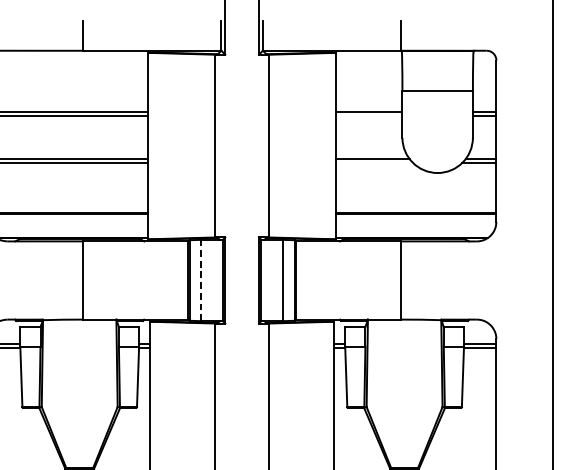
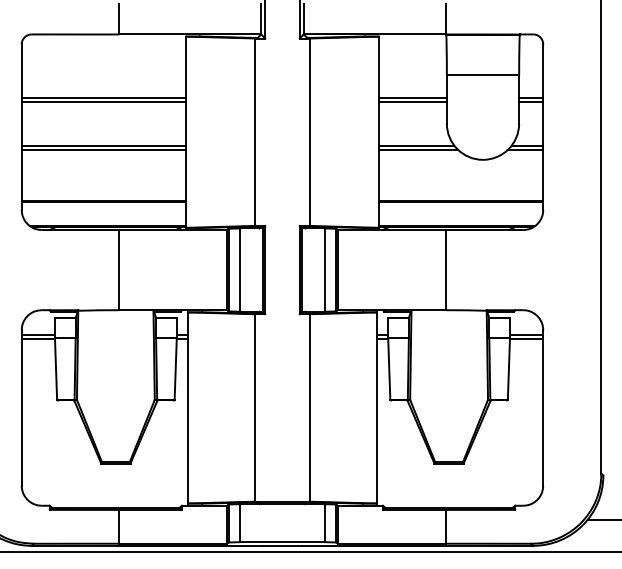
line: (368, 116) -> (412, 101), added
line: (373, 162) -> (417, 149), added
line: (201, 280) -> (240, 270), dashed -> solid

